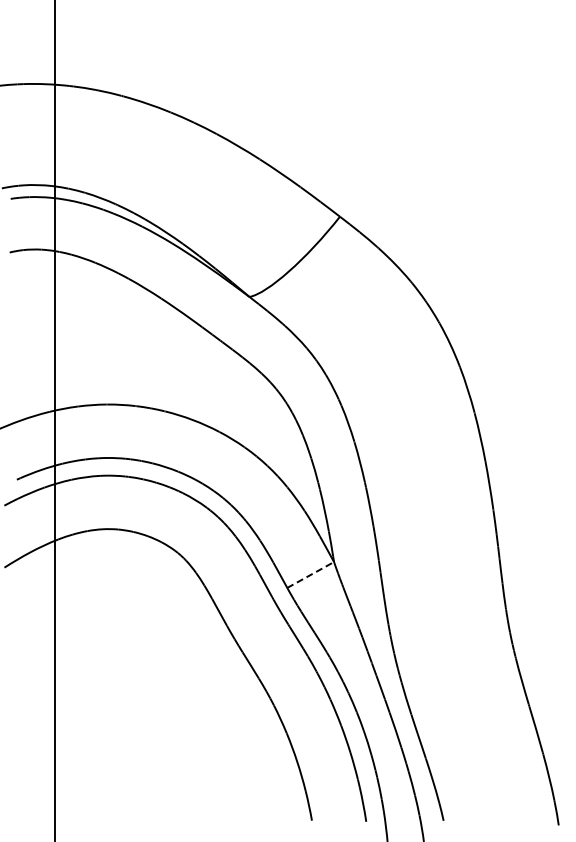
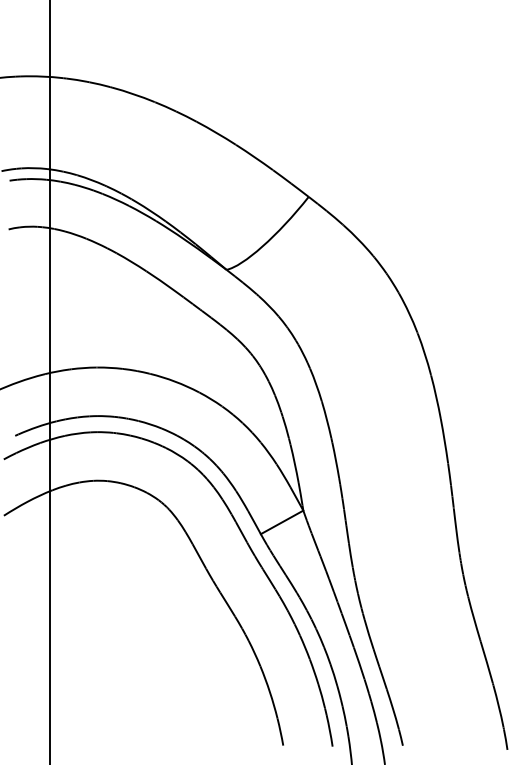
line: (310, 574) -> (281, 521), dashed -> solid

